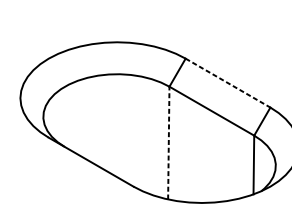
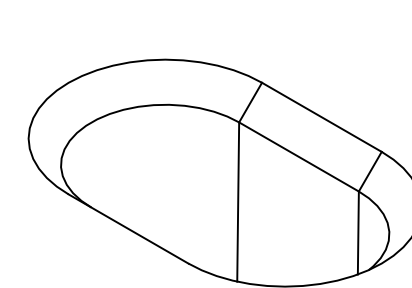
line: (228, 83) -> (322, 117), dashed -> solid
line: (169, 143) -> (238, 202), dashed -> solid

